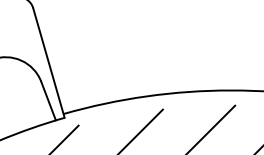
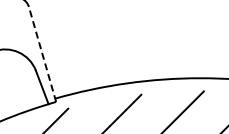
line: (48, 61) -> (42, 53), solid -> dashed

